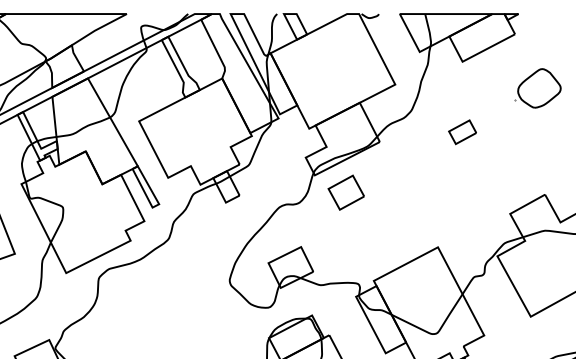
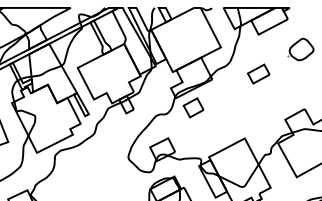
part: (462, 131) -> (258, 73), size x1.43

